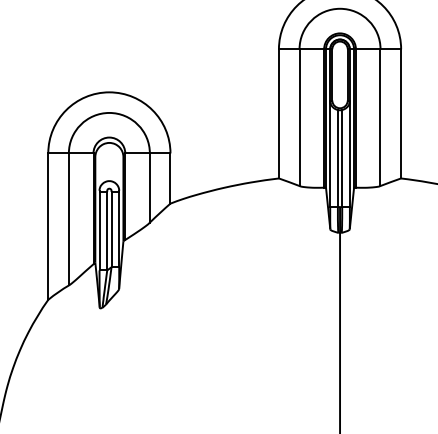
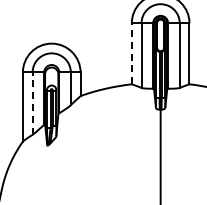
line: (278, 113) -> (131, 53), solid -> dashed
line: (68, 219) -> (32, 103), solid -> dashed

